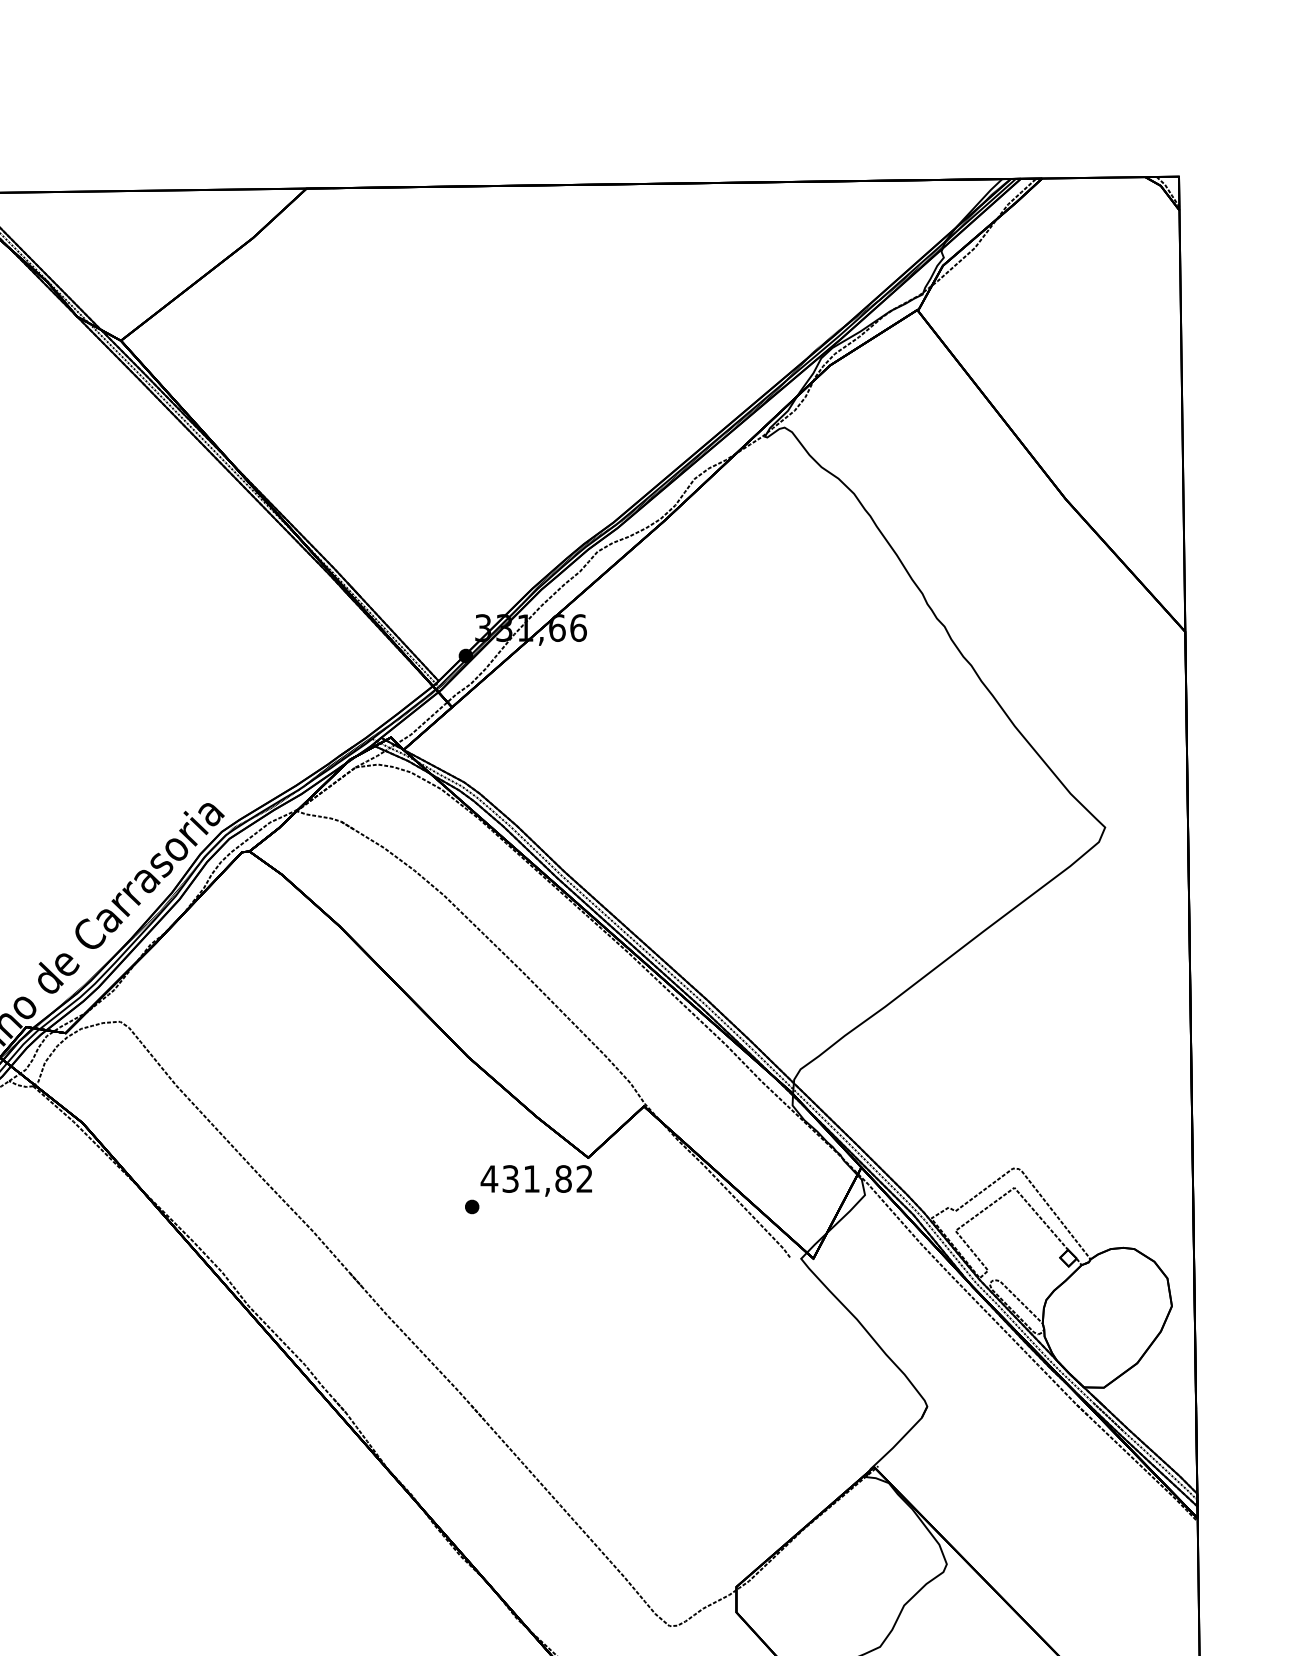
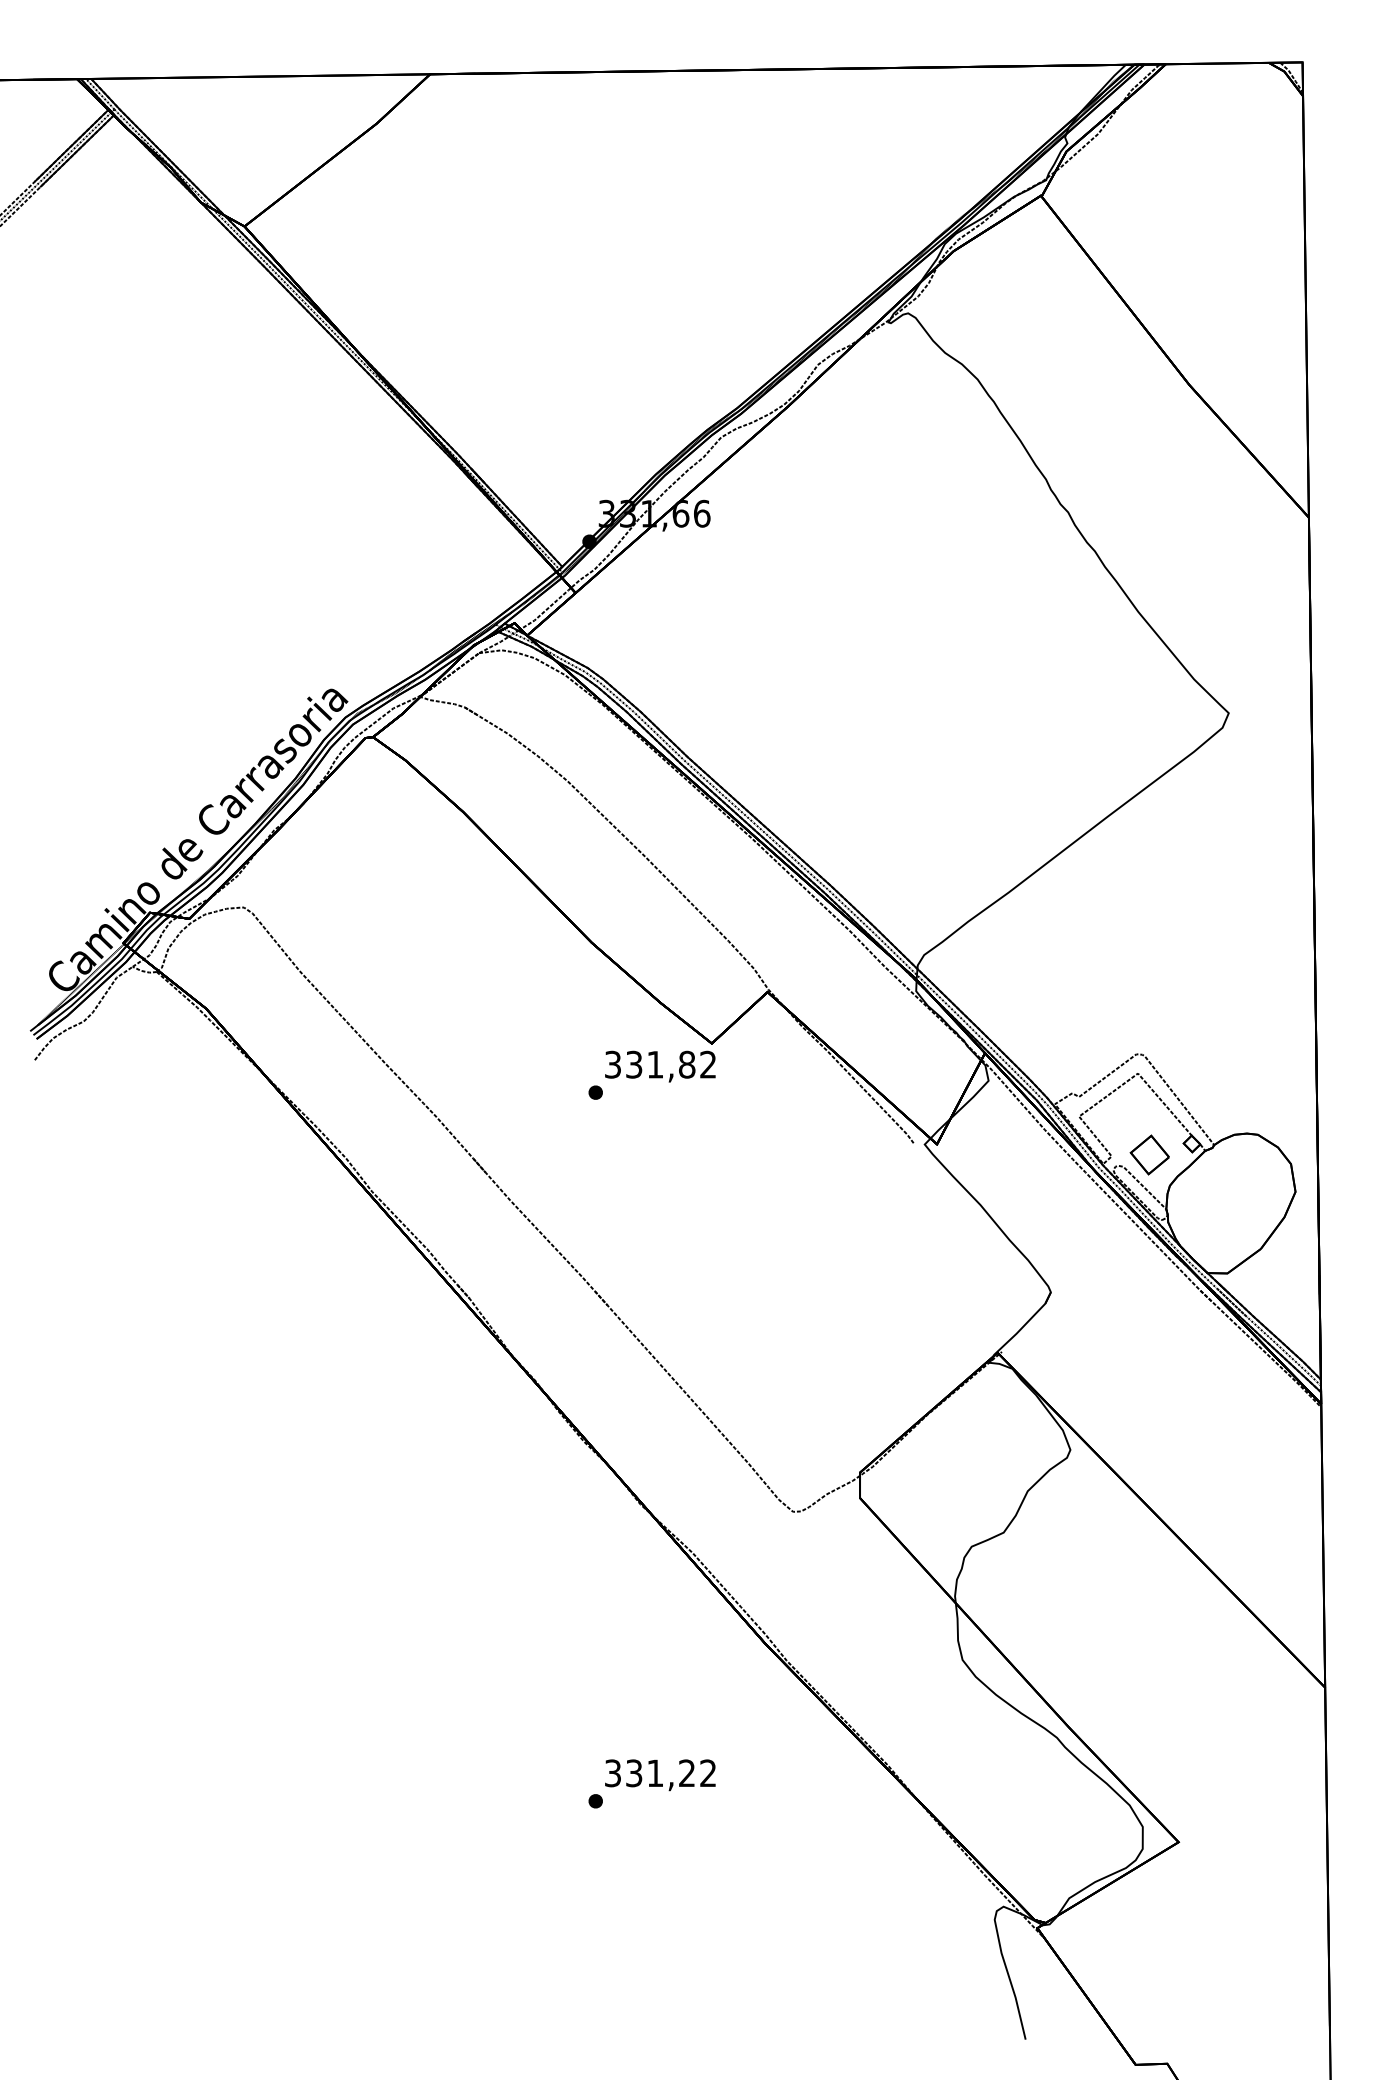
text: (488, 1178) -> (612, 1064), 431,82 -> 331,82
part: (1025, 1268) -> (1149, 1154), added

